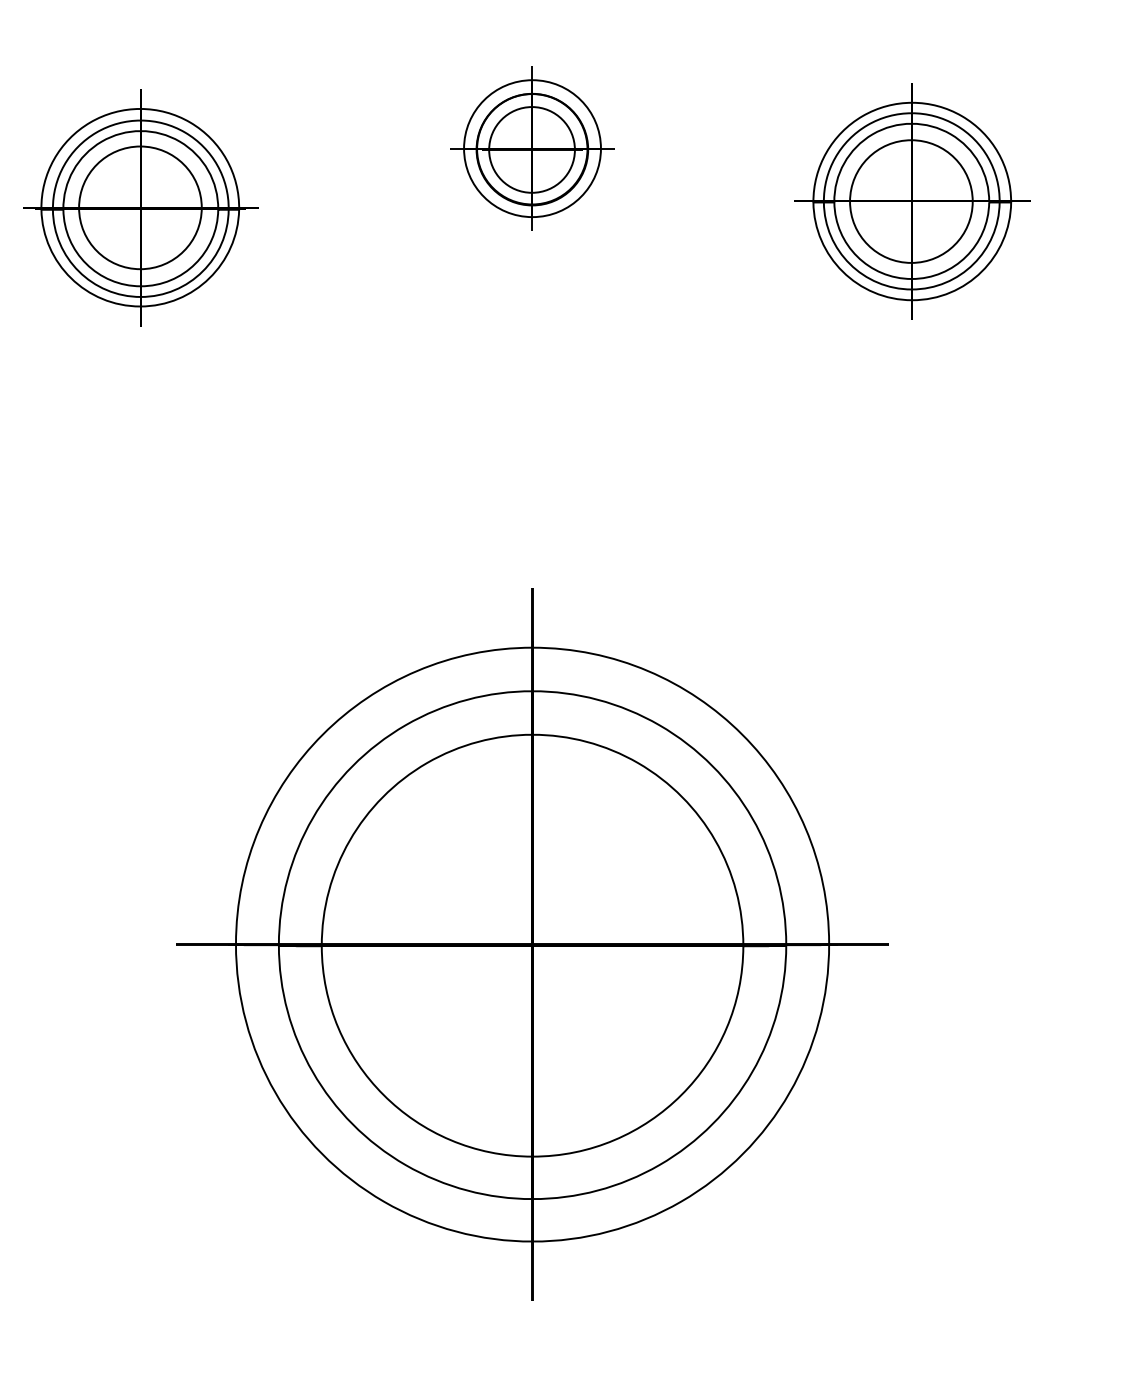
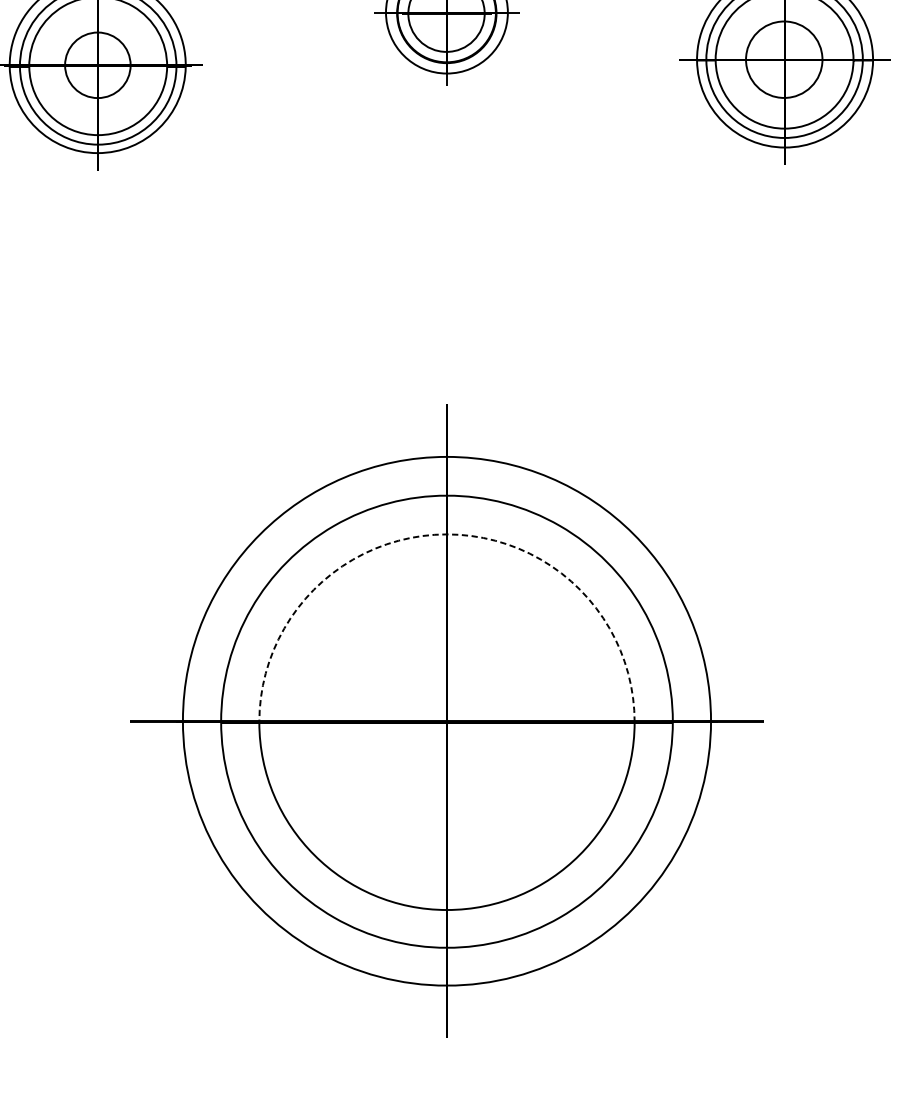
circle: (911, 201) -> (784, 59), size x0.7
circle: (140, 207) -> (97, 64), size x0.6
arc: (532, 734) -> (446, 534), solid -> dashed

